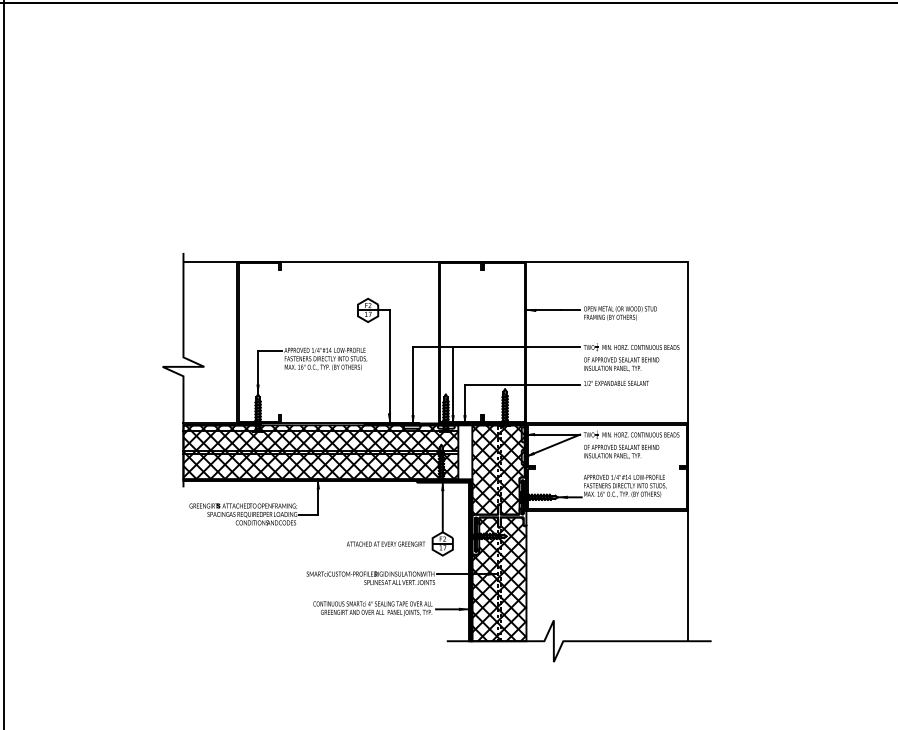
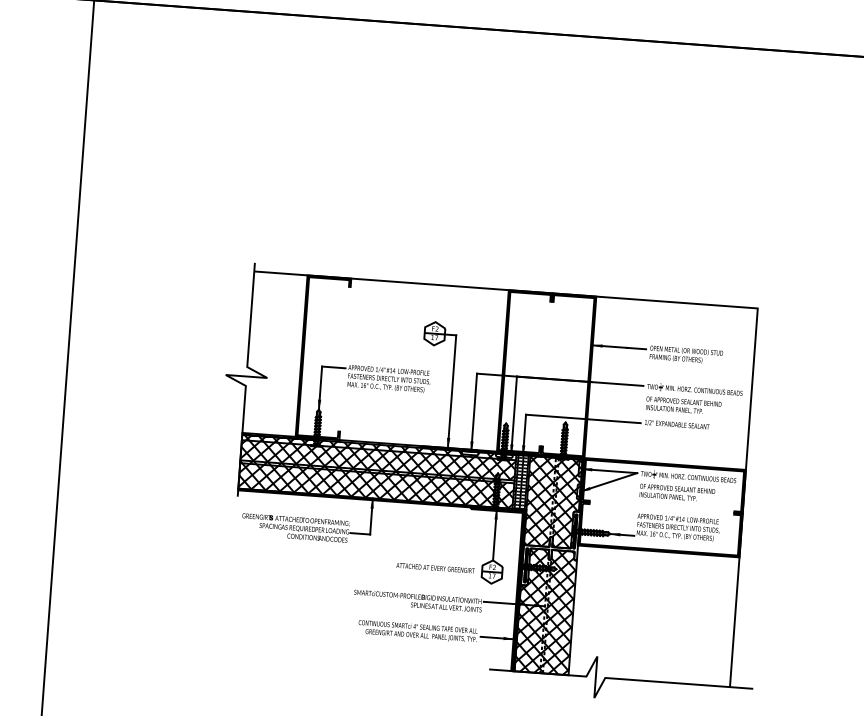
hatch: (464, 452) -> (520, 482), added

